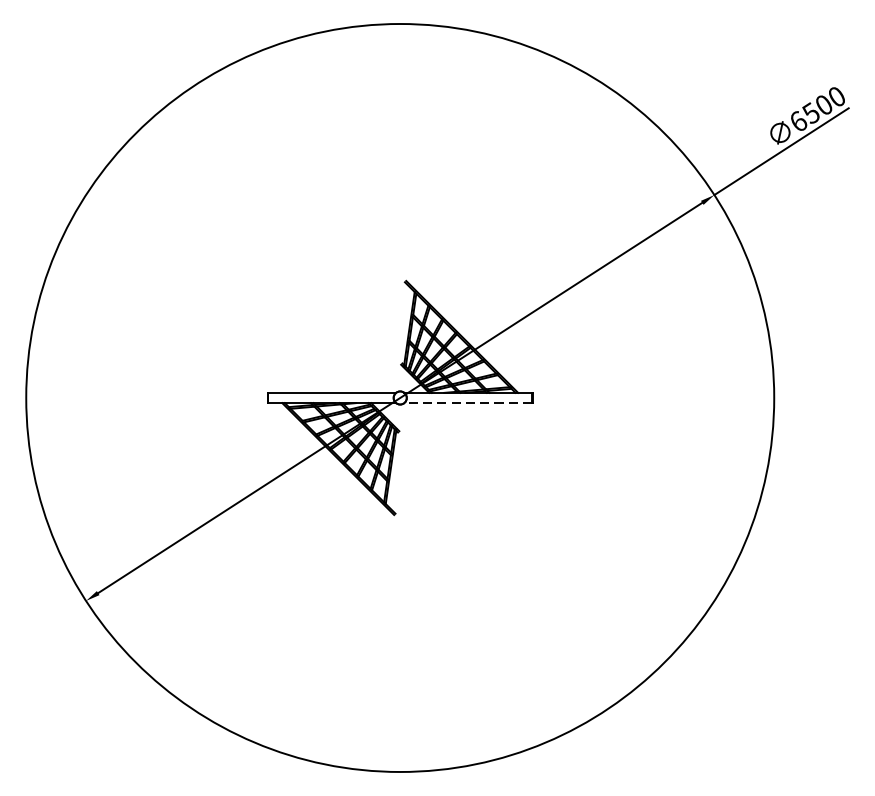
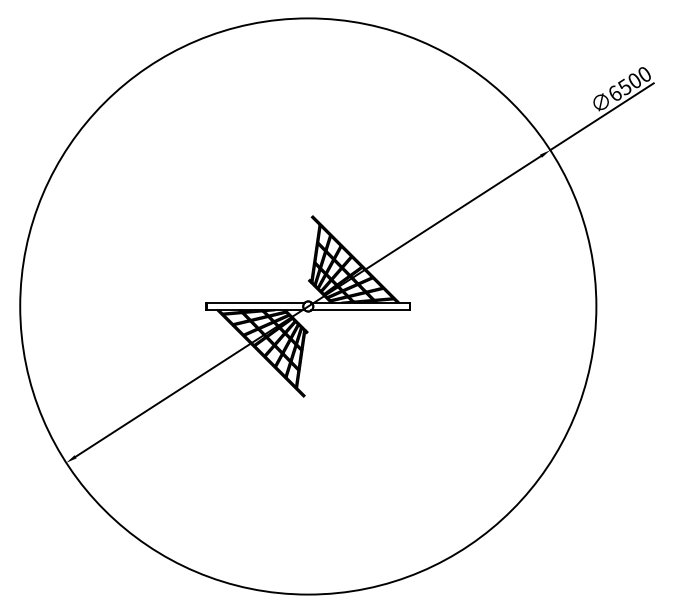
line: (468, 403) -> (360, 310), dashed -> solid

